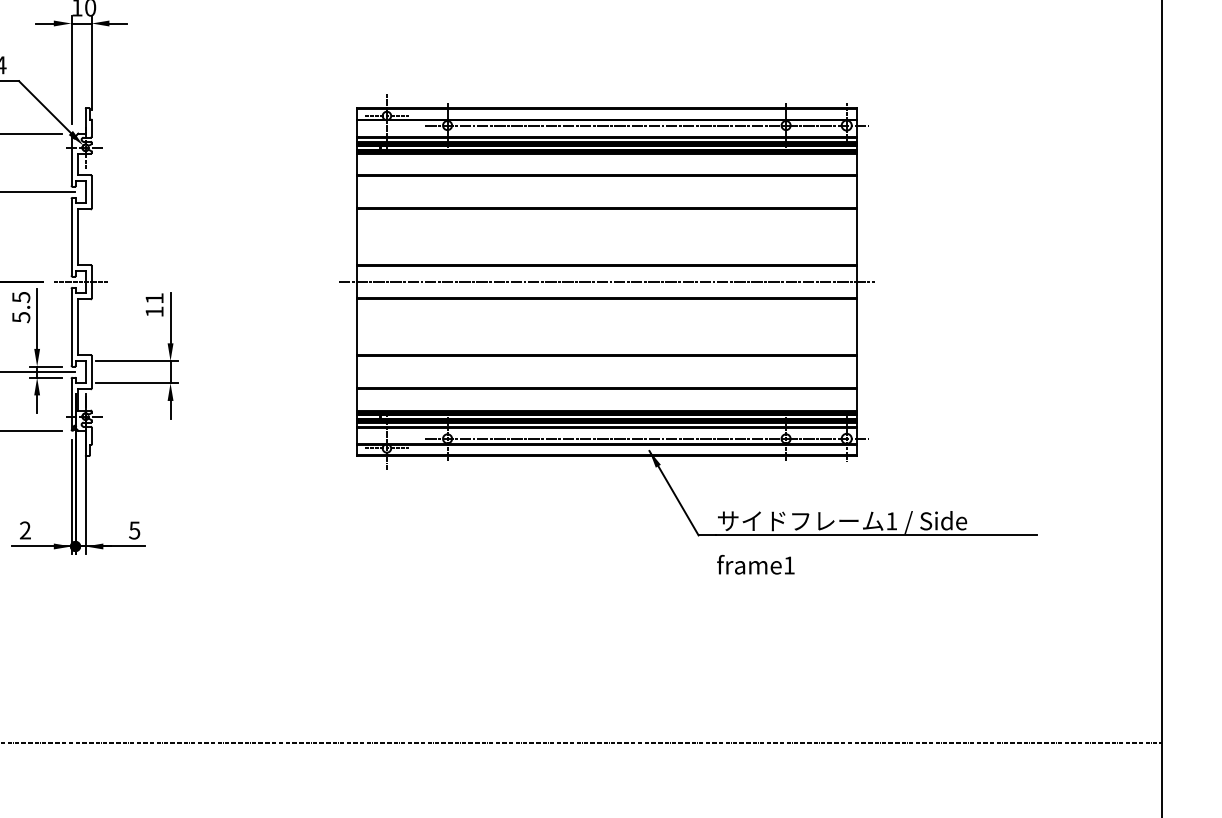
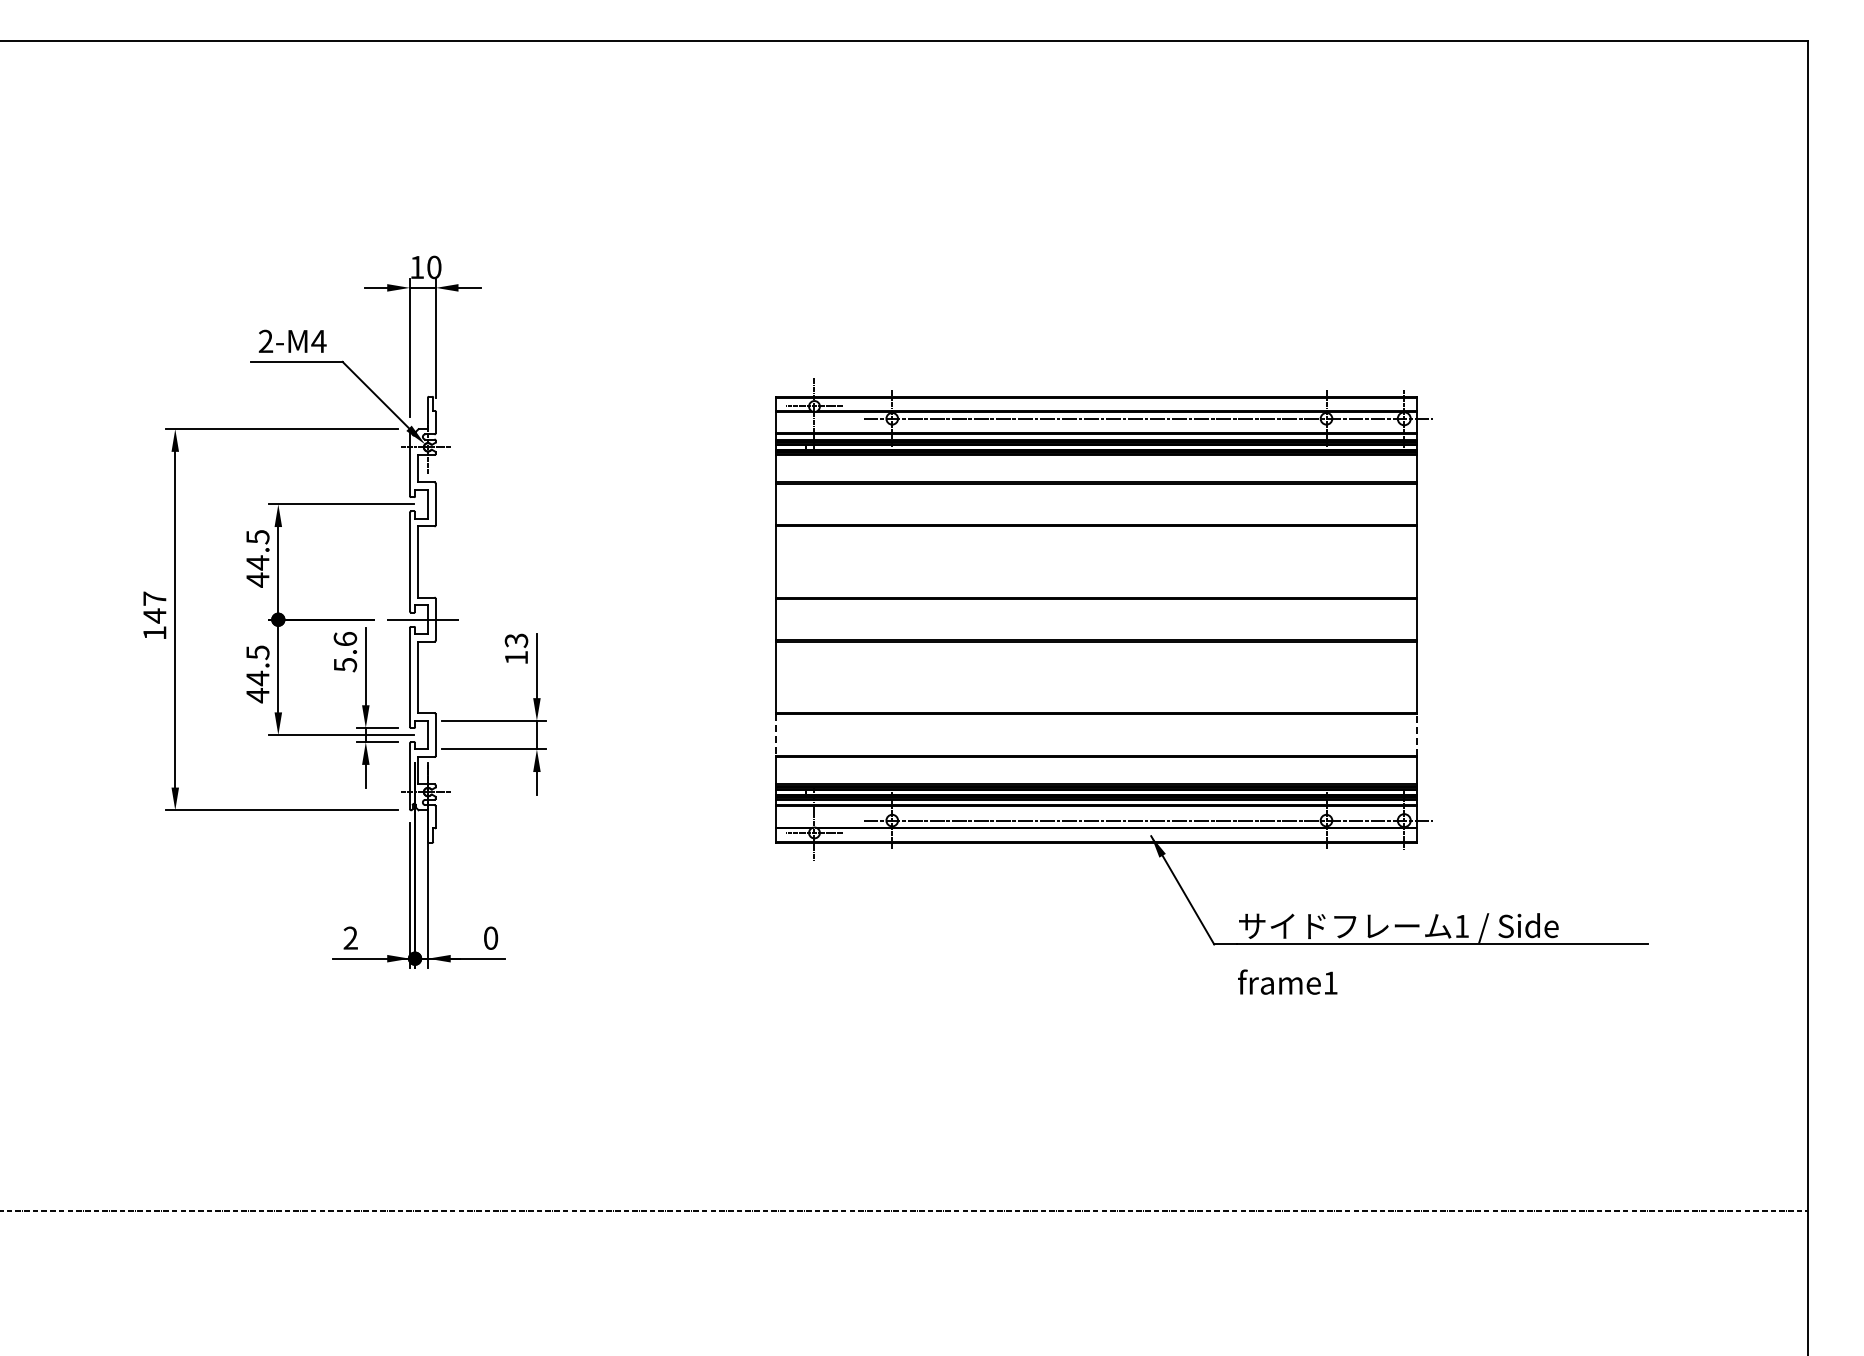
line: (606, 282) -> (1095, 619), removed
text: (21, 297) -> (345, 639), 5.5 -> 5.6
text: (154, 298) -> (516, 640), 11 -> 13
line: (356, 372) -> (775, 735), solid -> dashed
line: (857, 372) -> (1417, 735), solid -> dashed
text: (134, 529) -> (490, 937), 5 -> 0

